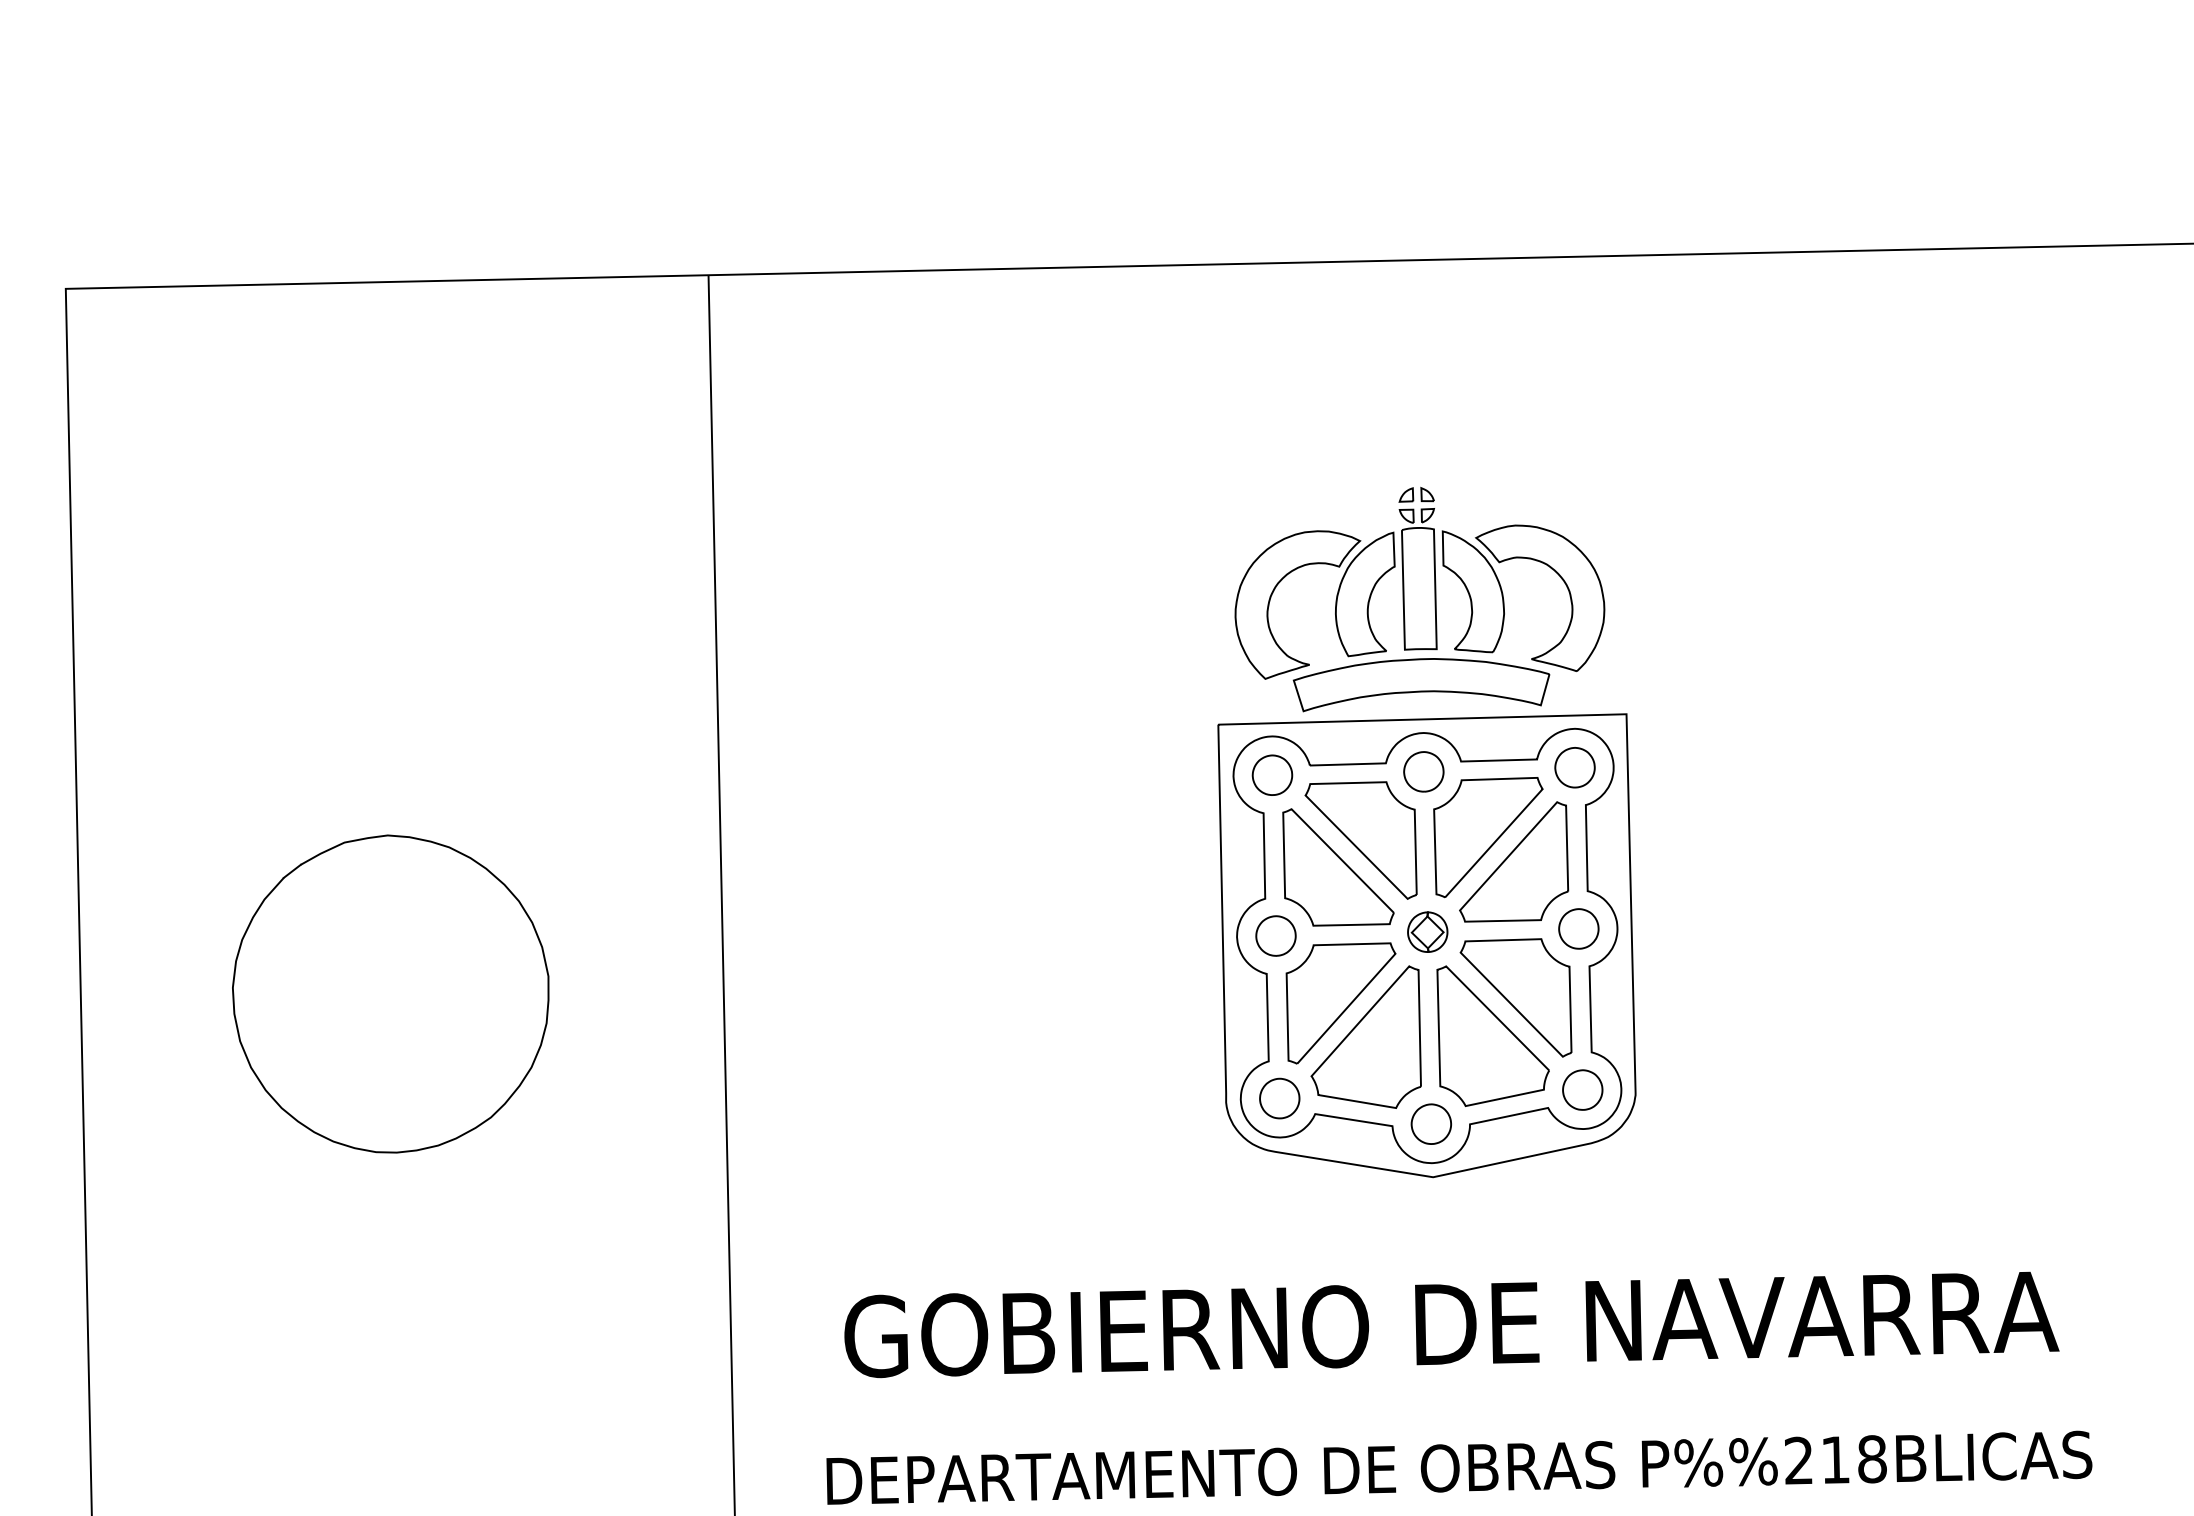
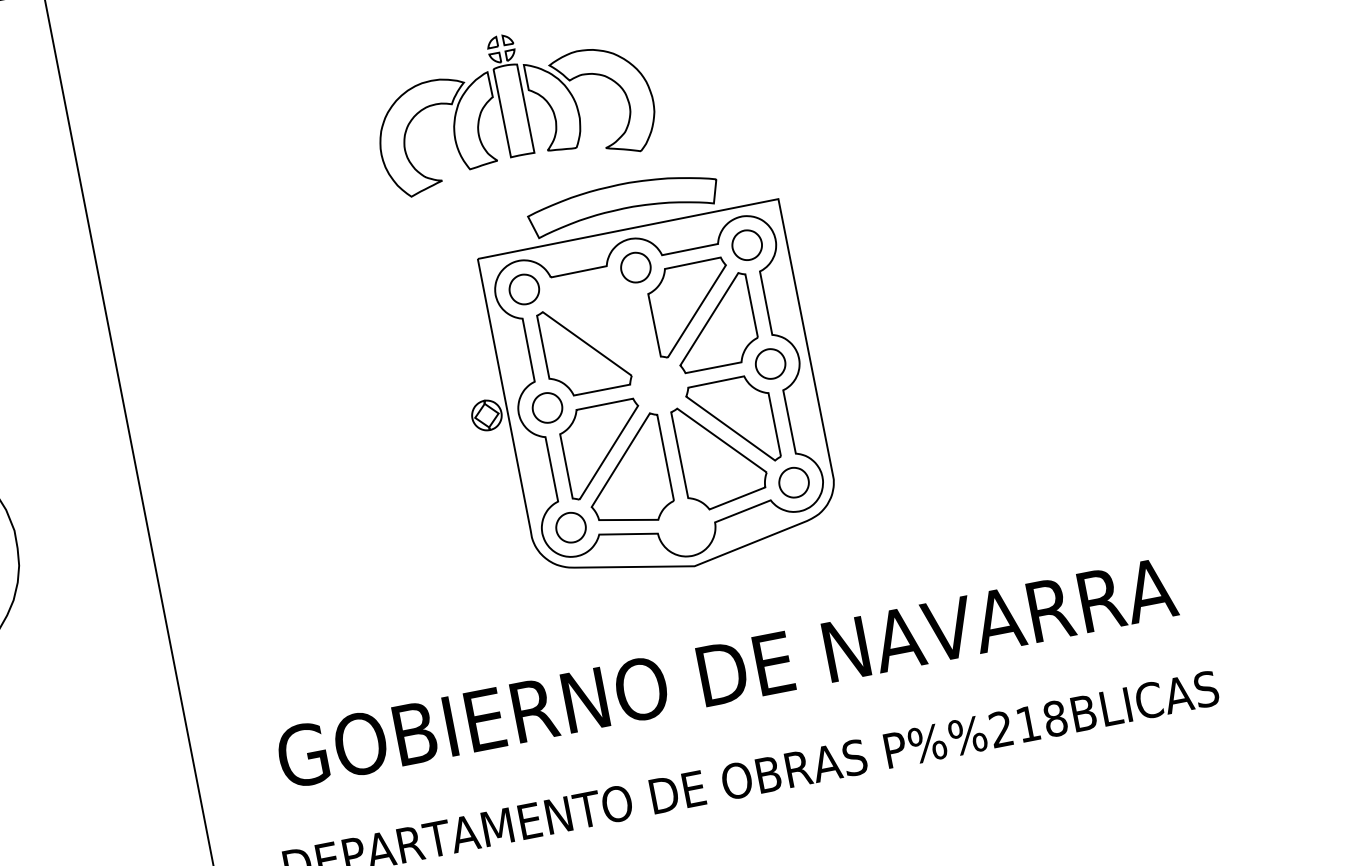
part: (1419, 582) -> (513, 105), moved
part: (1360, 840) -> (597, 326), removed
part: (1427, 931) -> (486, 414), moved
part: (1430, 1123) -> (685, 526), removed

